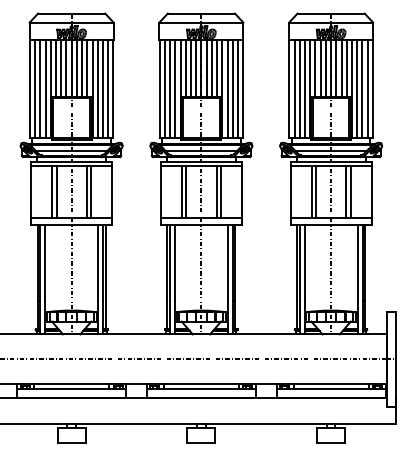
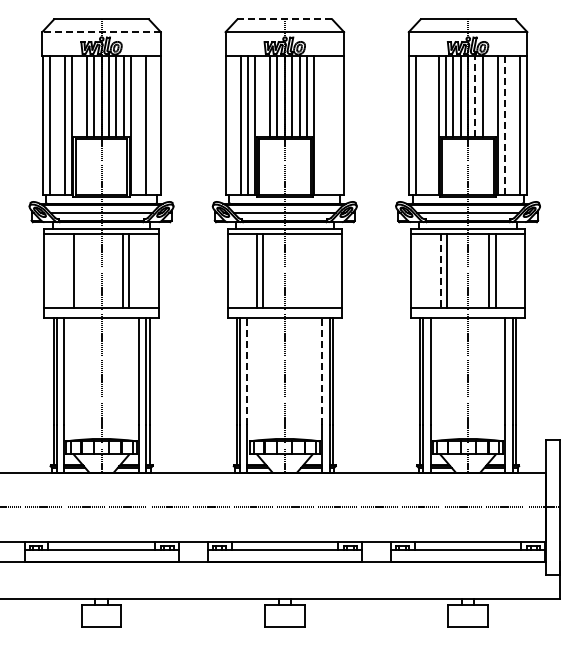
line: (201, 13) -> (284, 19), solid -> dashed
line: (71, 22) -> (101, 32), solid -> dashed
line: (336, 67) -> (475, 95), solid -> dashed
line: (56, 68) -> (79, 96), removed
line: (185, 68) -> (262, 96), removed
line: (346, 68) -> (490, 96), removed
line: (356, 87) -> (504, 124), solid -> dashed
line: (40, 88) -> (57, 125), removed
line: (97, 88) -> (138, 125), removed
line: (108, 88) -> (153, 125), removed
line: (165, 88) -> (233, 125), removed
line: (227, 88) -> (321, 125), removed
line: (233, 88) -> (329, 125), removed
line: (237, 88) -> (336, 125), removed
line: (299, 88) -> (423, 125), removed
line: (305, 88) -> (431, 125), removed
line: (362, 88) -> (512, 125), removed
line: (56, 192) -> (80, 271), removed
line: (216, 192) -> (306, 271), removed
line: (220, 192) -> (312, 271), removed
line: (311, 192) -> (440, 271), solid -> dashed
line: (174, 262) -> (247, 371), solid -> dashed
line: (228, 262) -> (322, 371), solid -> dashed

